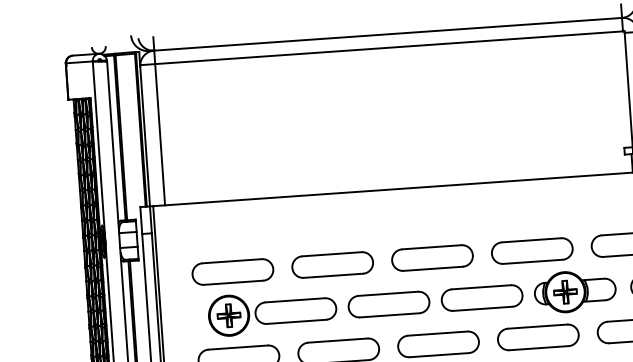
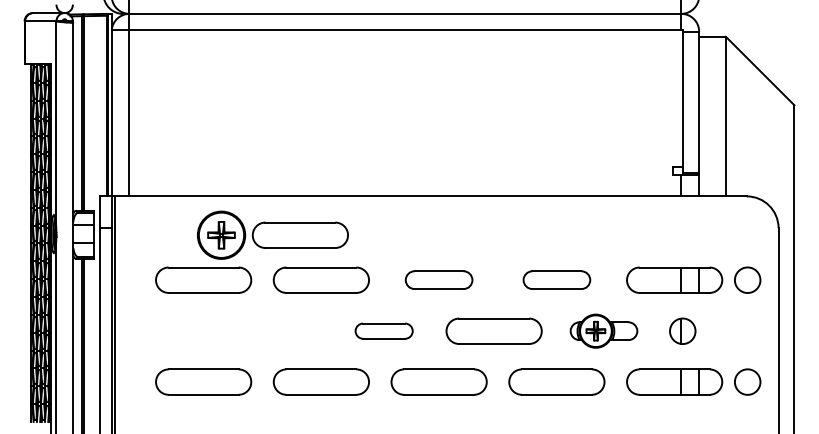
part: (531, 250) -> (556, 279), size x0.7
part: (431, 257) -> (438, 279), size x0.7
part: (574, 290) -> (603, 330), size x0.7
part: (388, 303) -> (383, 330), size x0.6
part: (272, 312) -> (272, 234), moved

